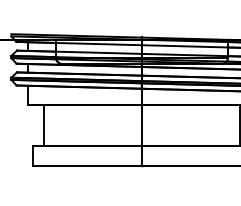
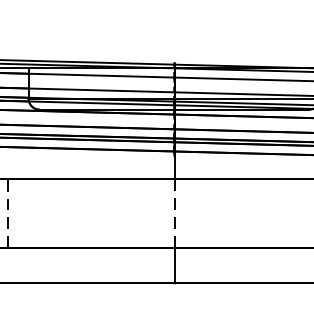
line: (43, 124) -> (7, 212), solid -> dashed
line: (142, 125) -> (175, 213), solid -> dashed

